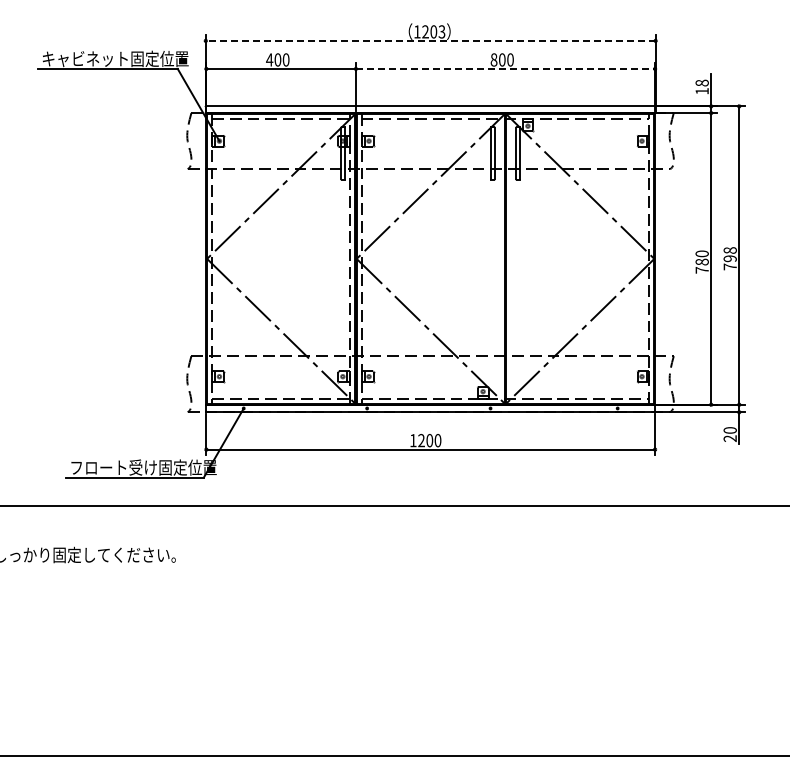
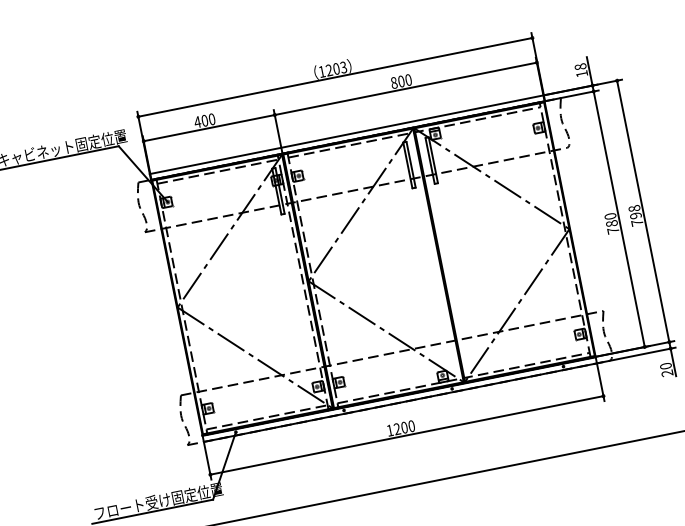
line: (430, 40) -> (335, 77), dashed -> solid
line: (505, 68) -> (405, 88), dashed -> solid

